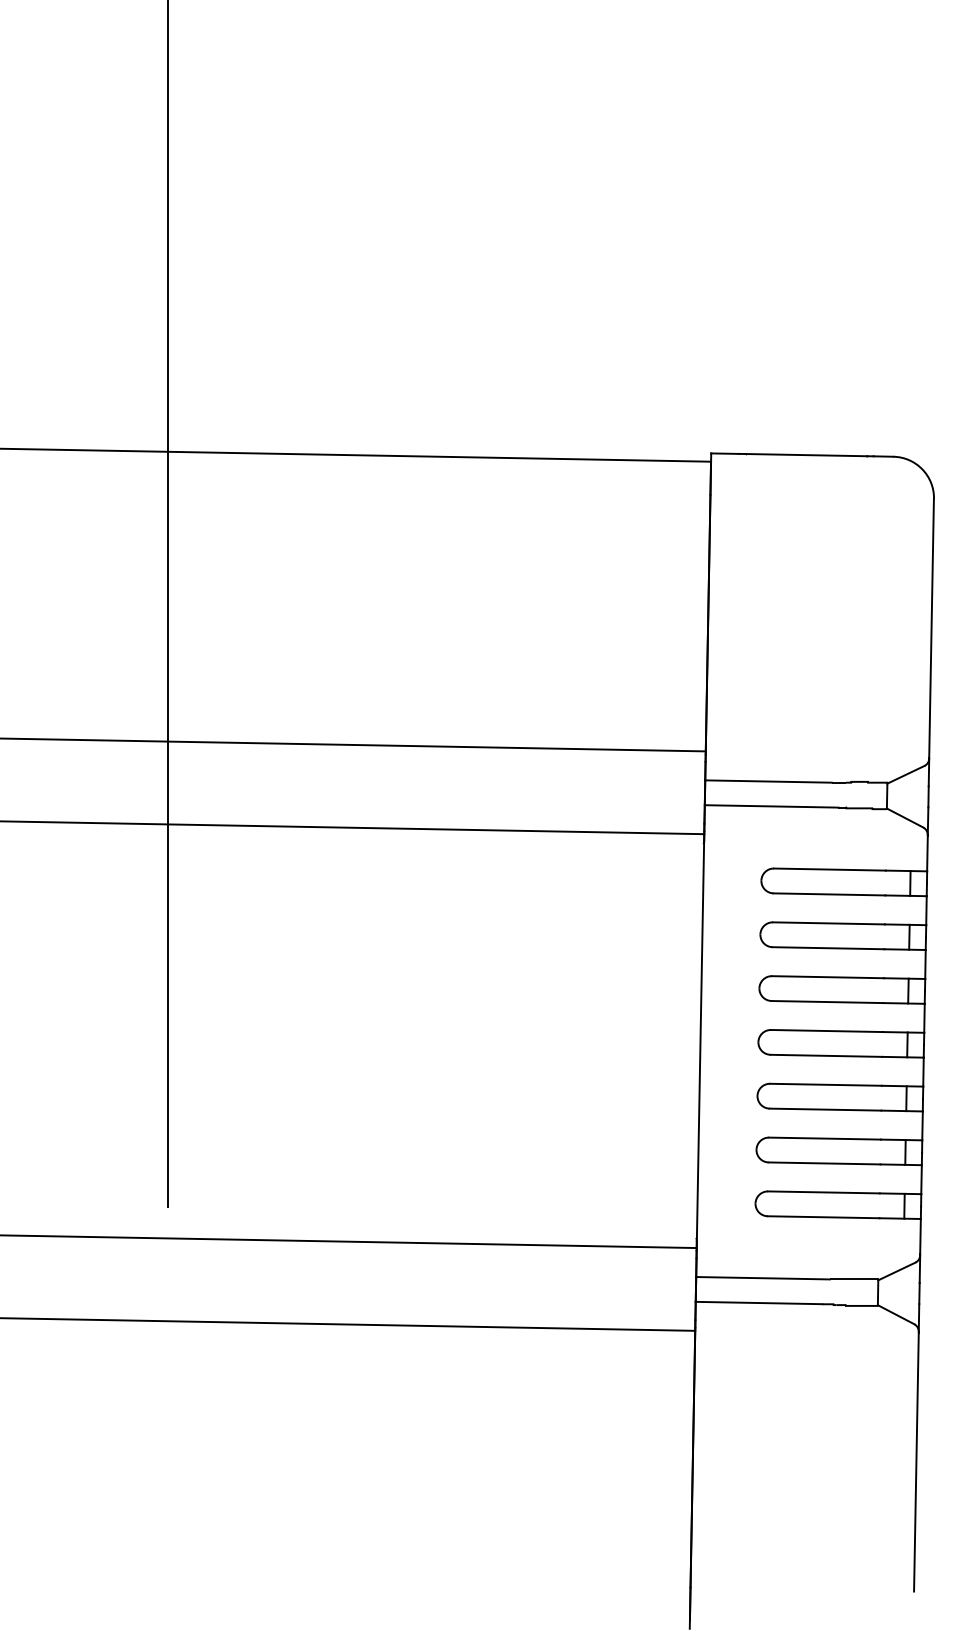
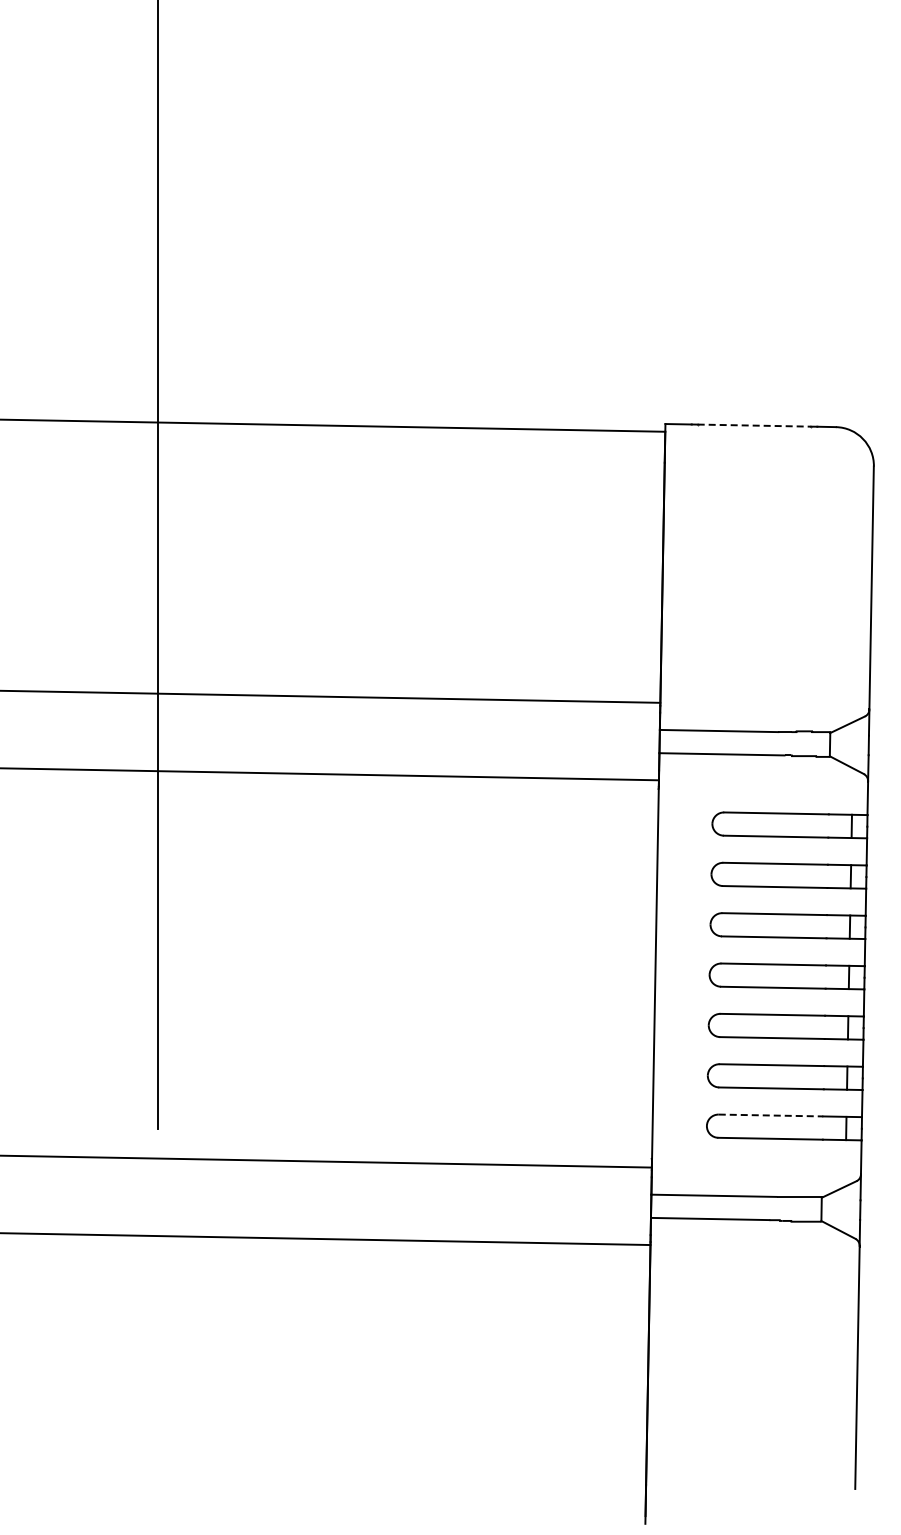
line: (806, 455) -> (754, 425), solid -> dashed
line: (824, 1192) -> (771, 1115), solid -> dashed

